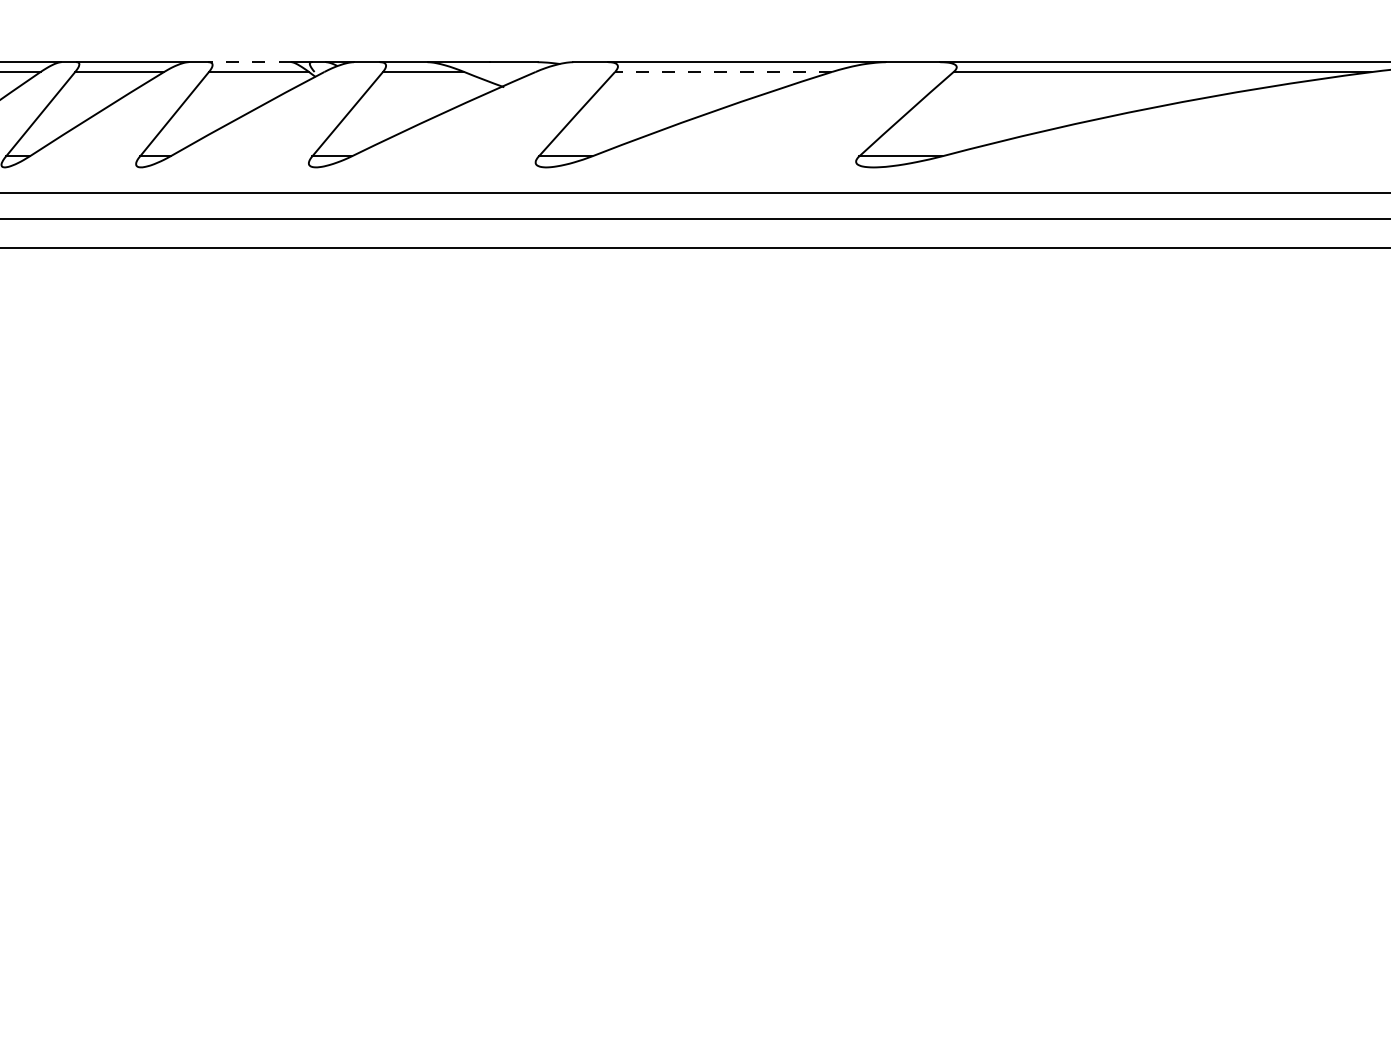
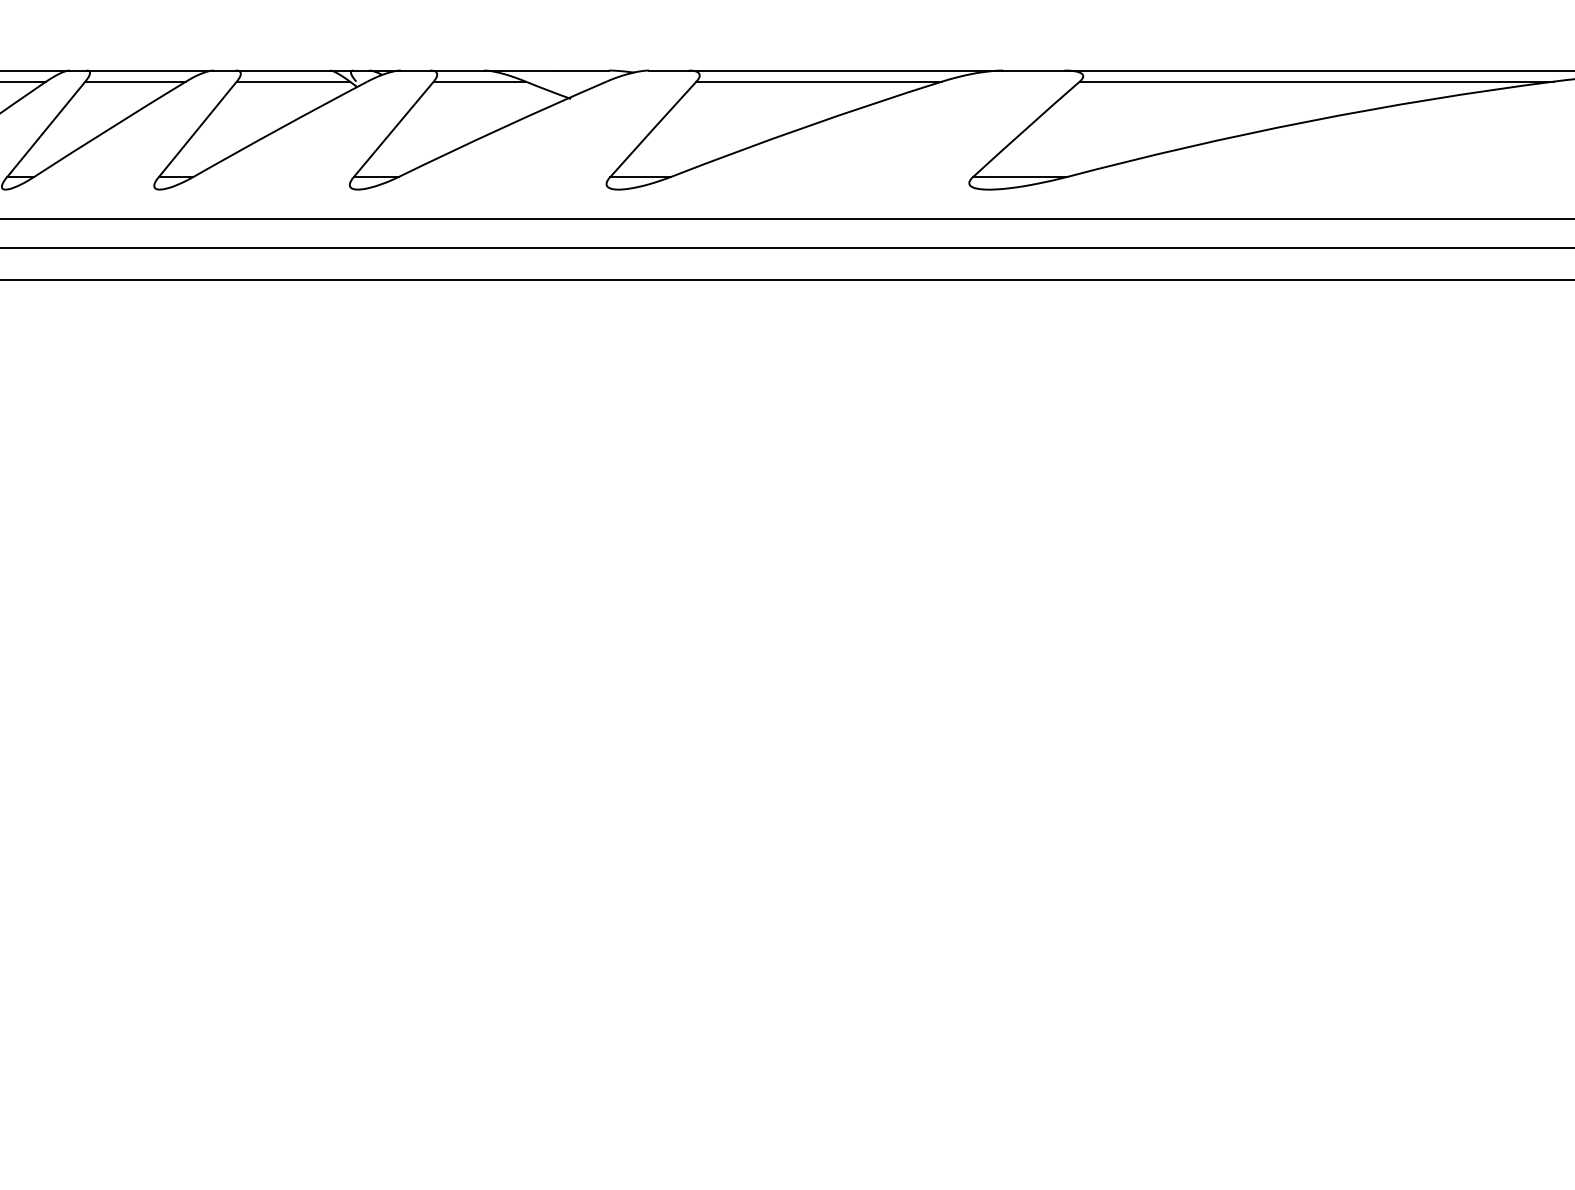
line: (249, 62) -> (282, 70), dashed -> solid
line: (723, 72) -> (819, 82), dashed -> solid

